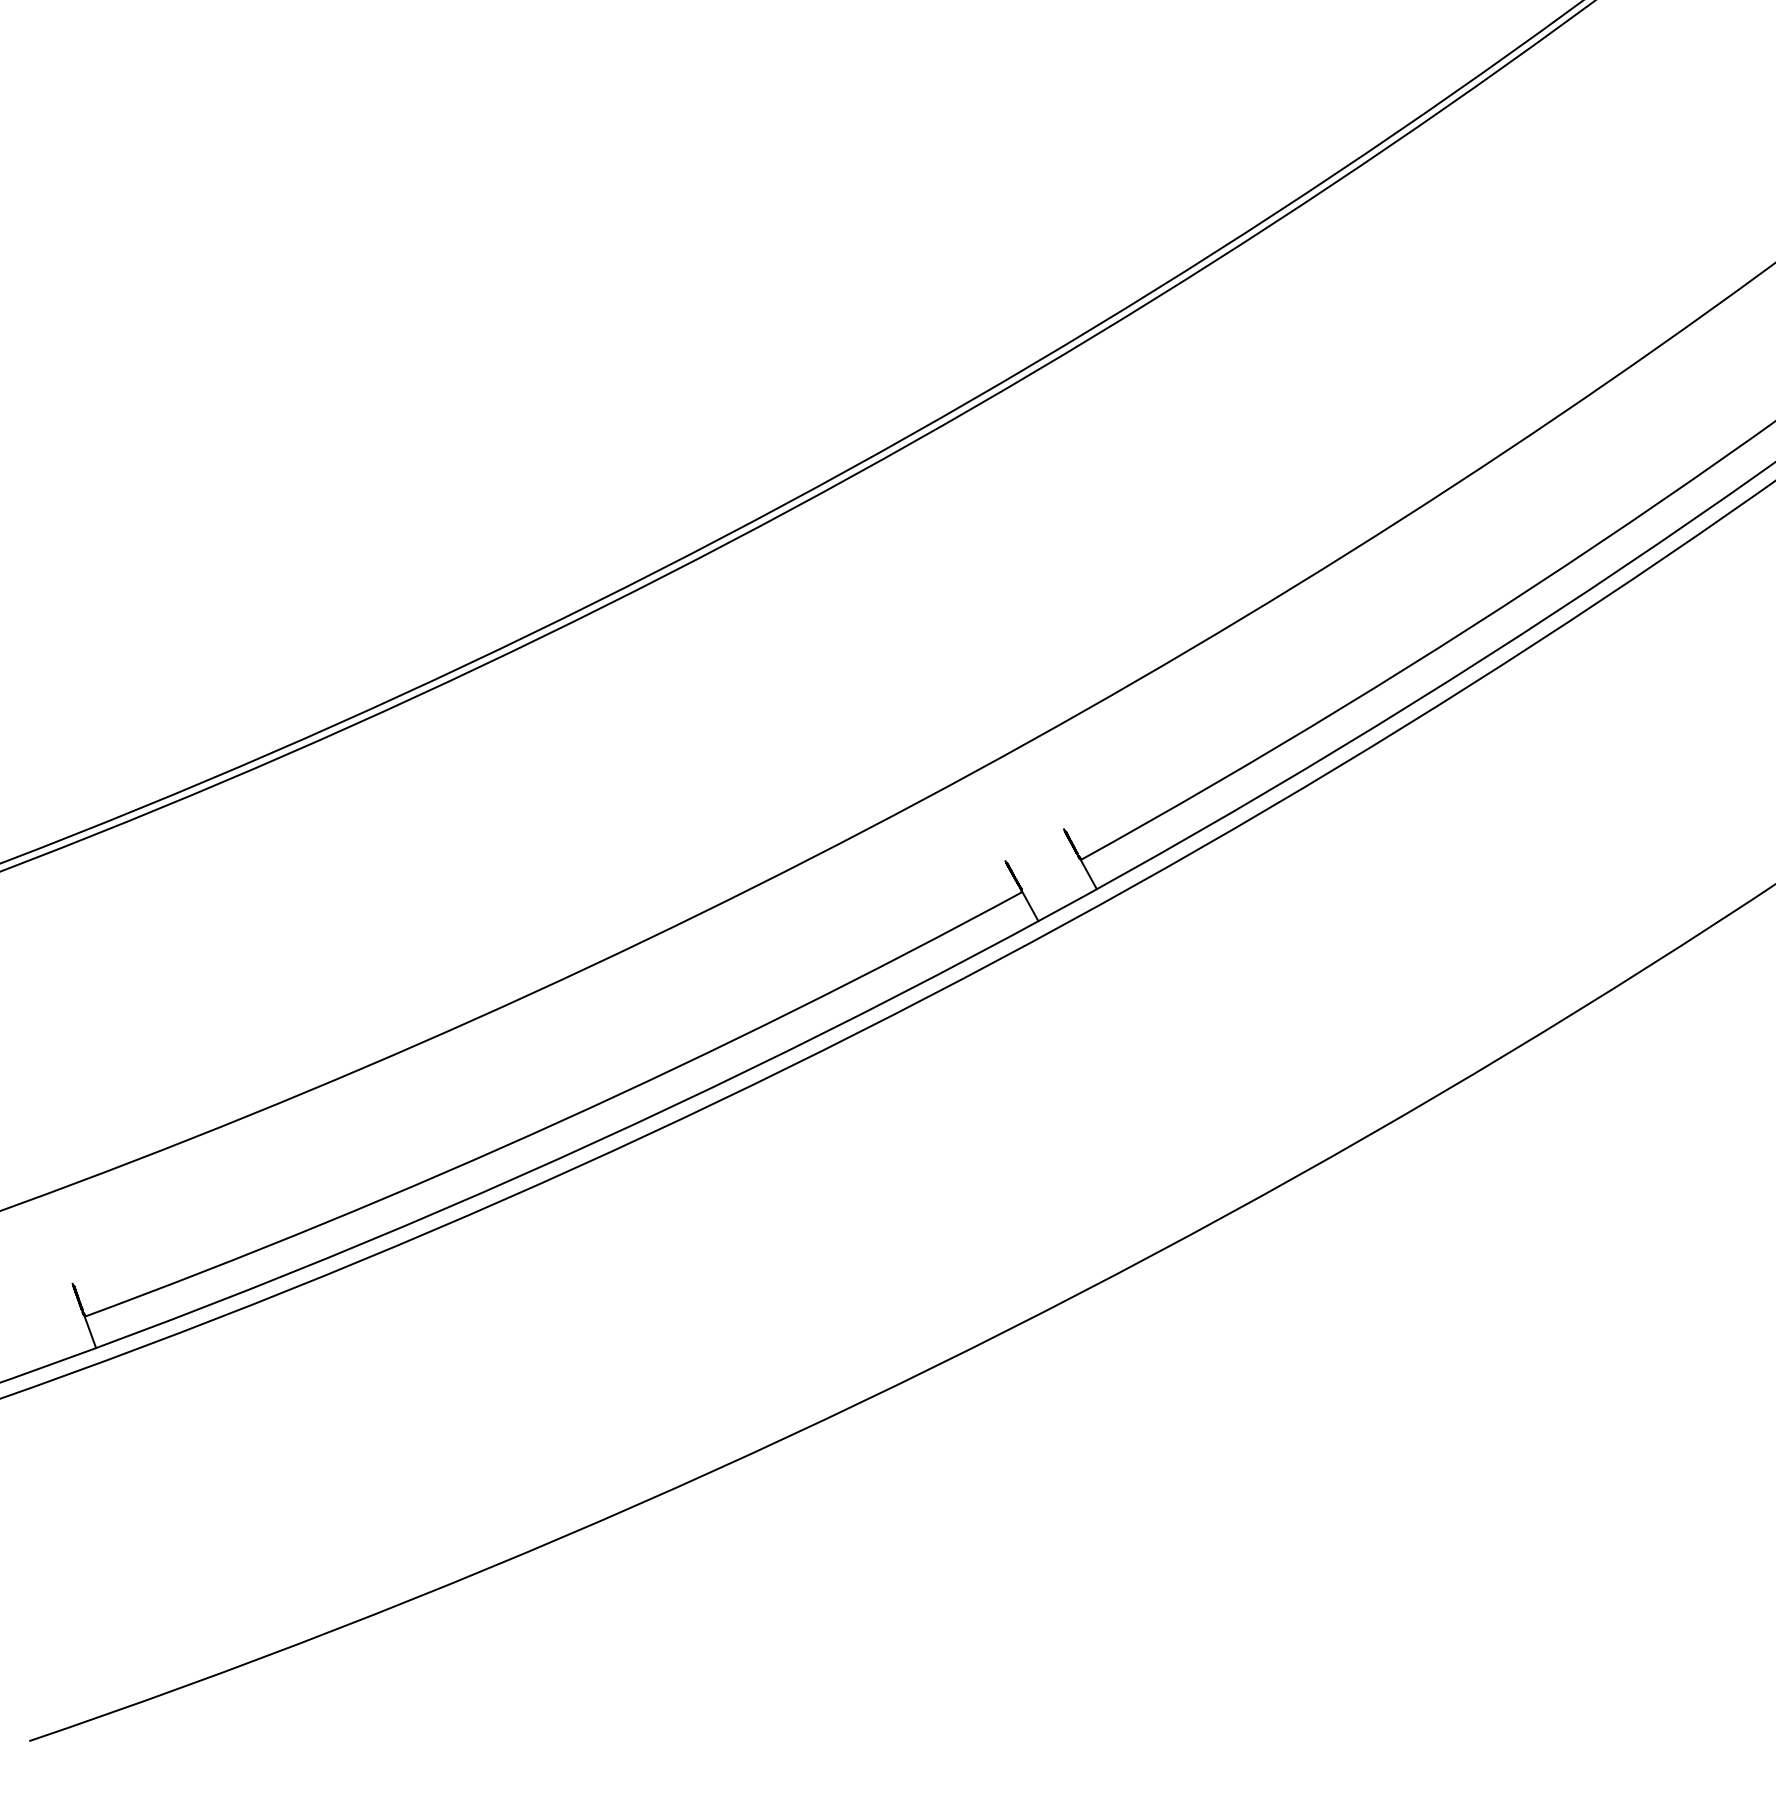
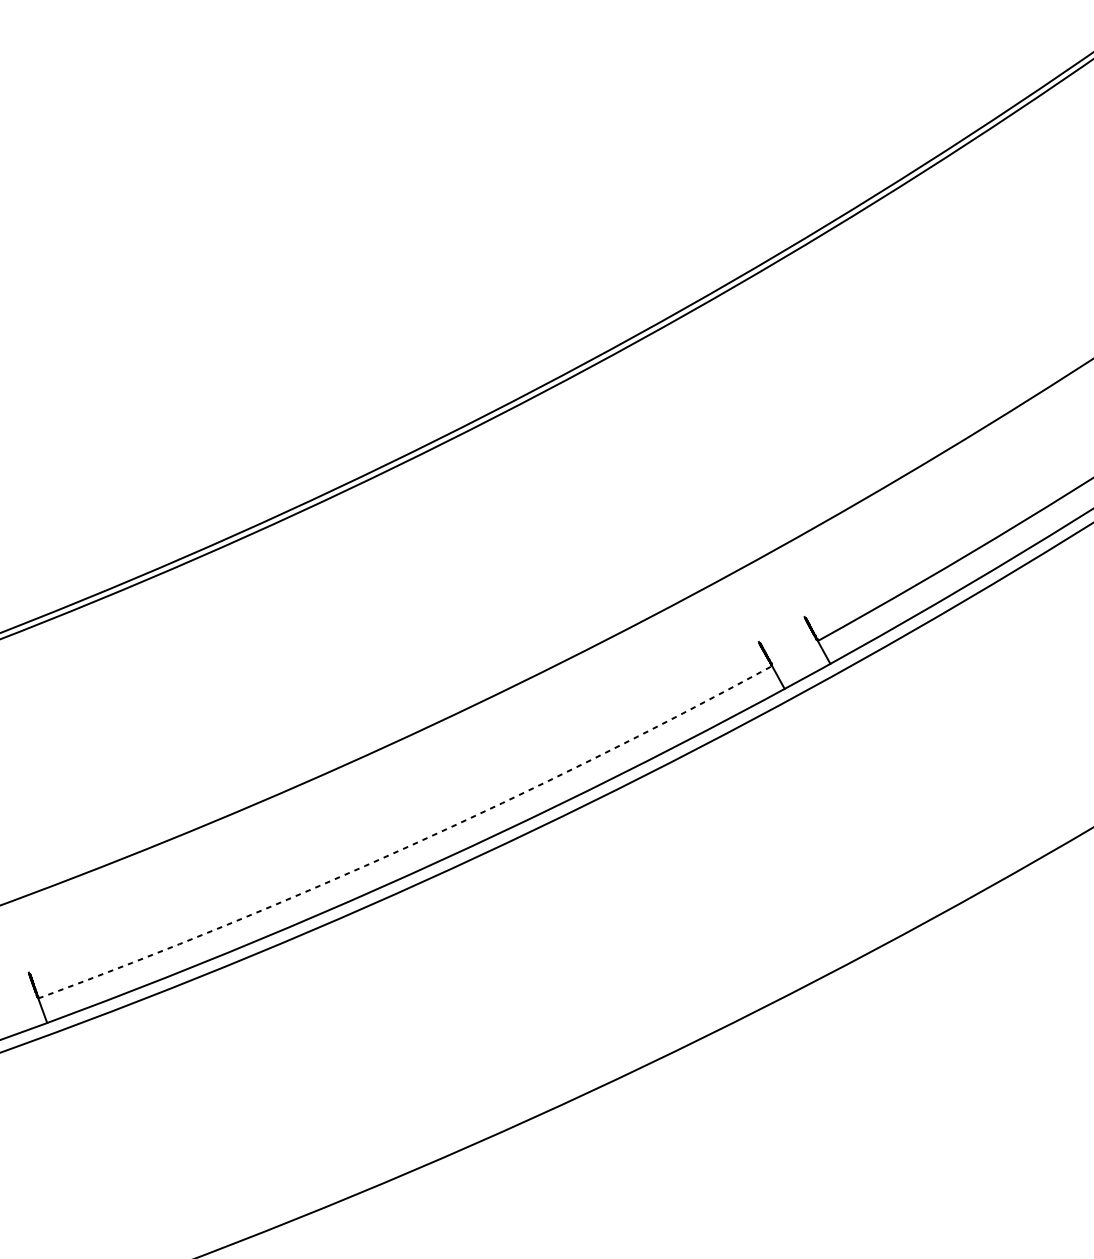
arc: (561, 1121) -> (411, 845), solid -> dashed

